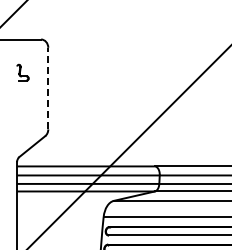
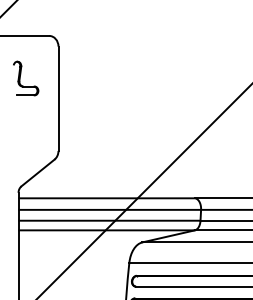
part: (22, 72) -> (25, 78), size x1.67
line: (48, 88) -> (58, 98), dashed -> solid

